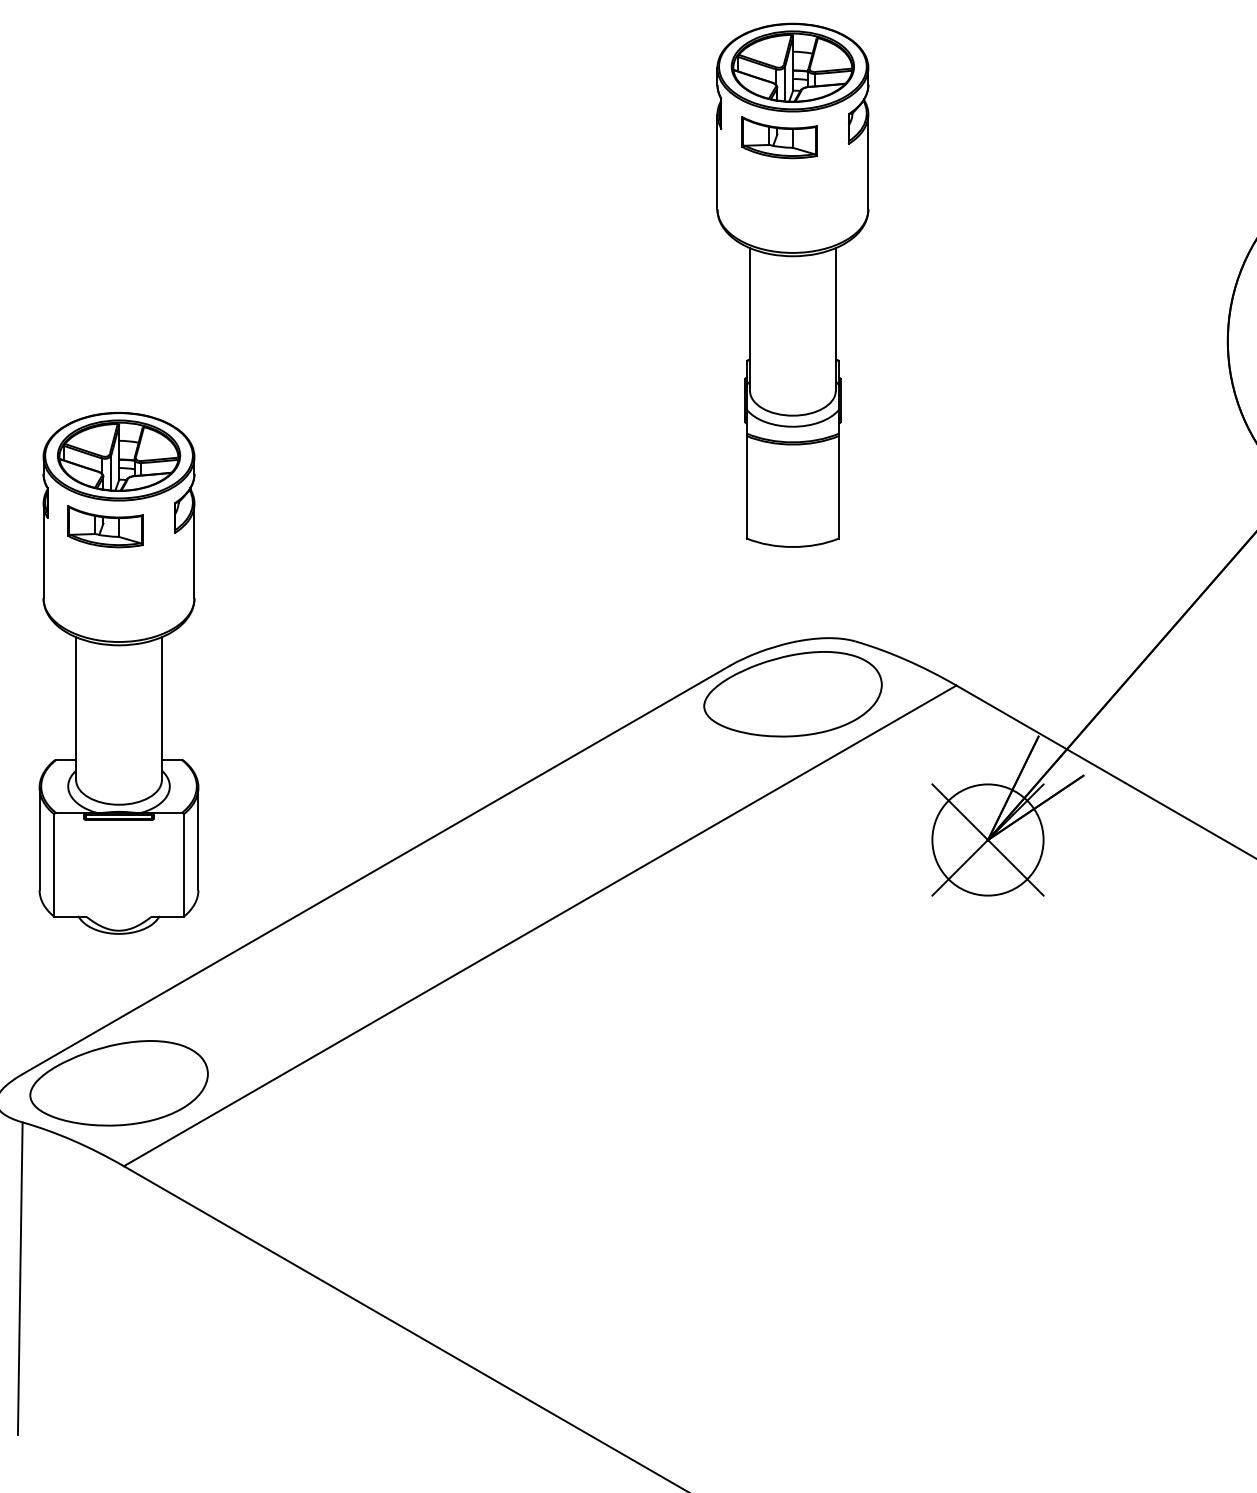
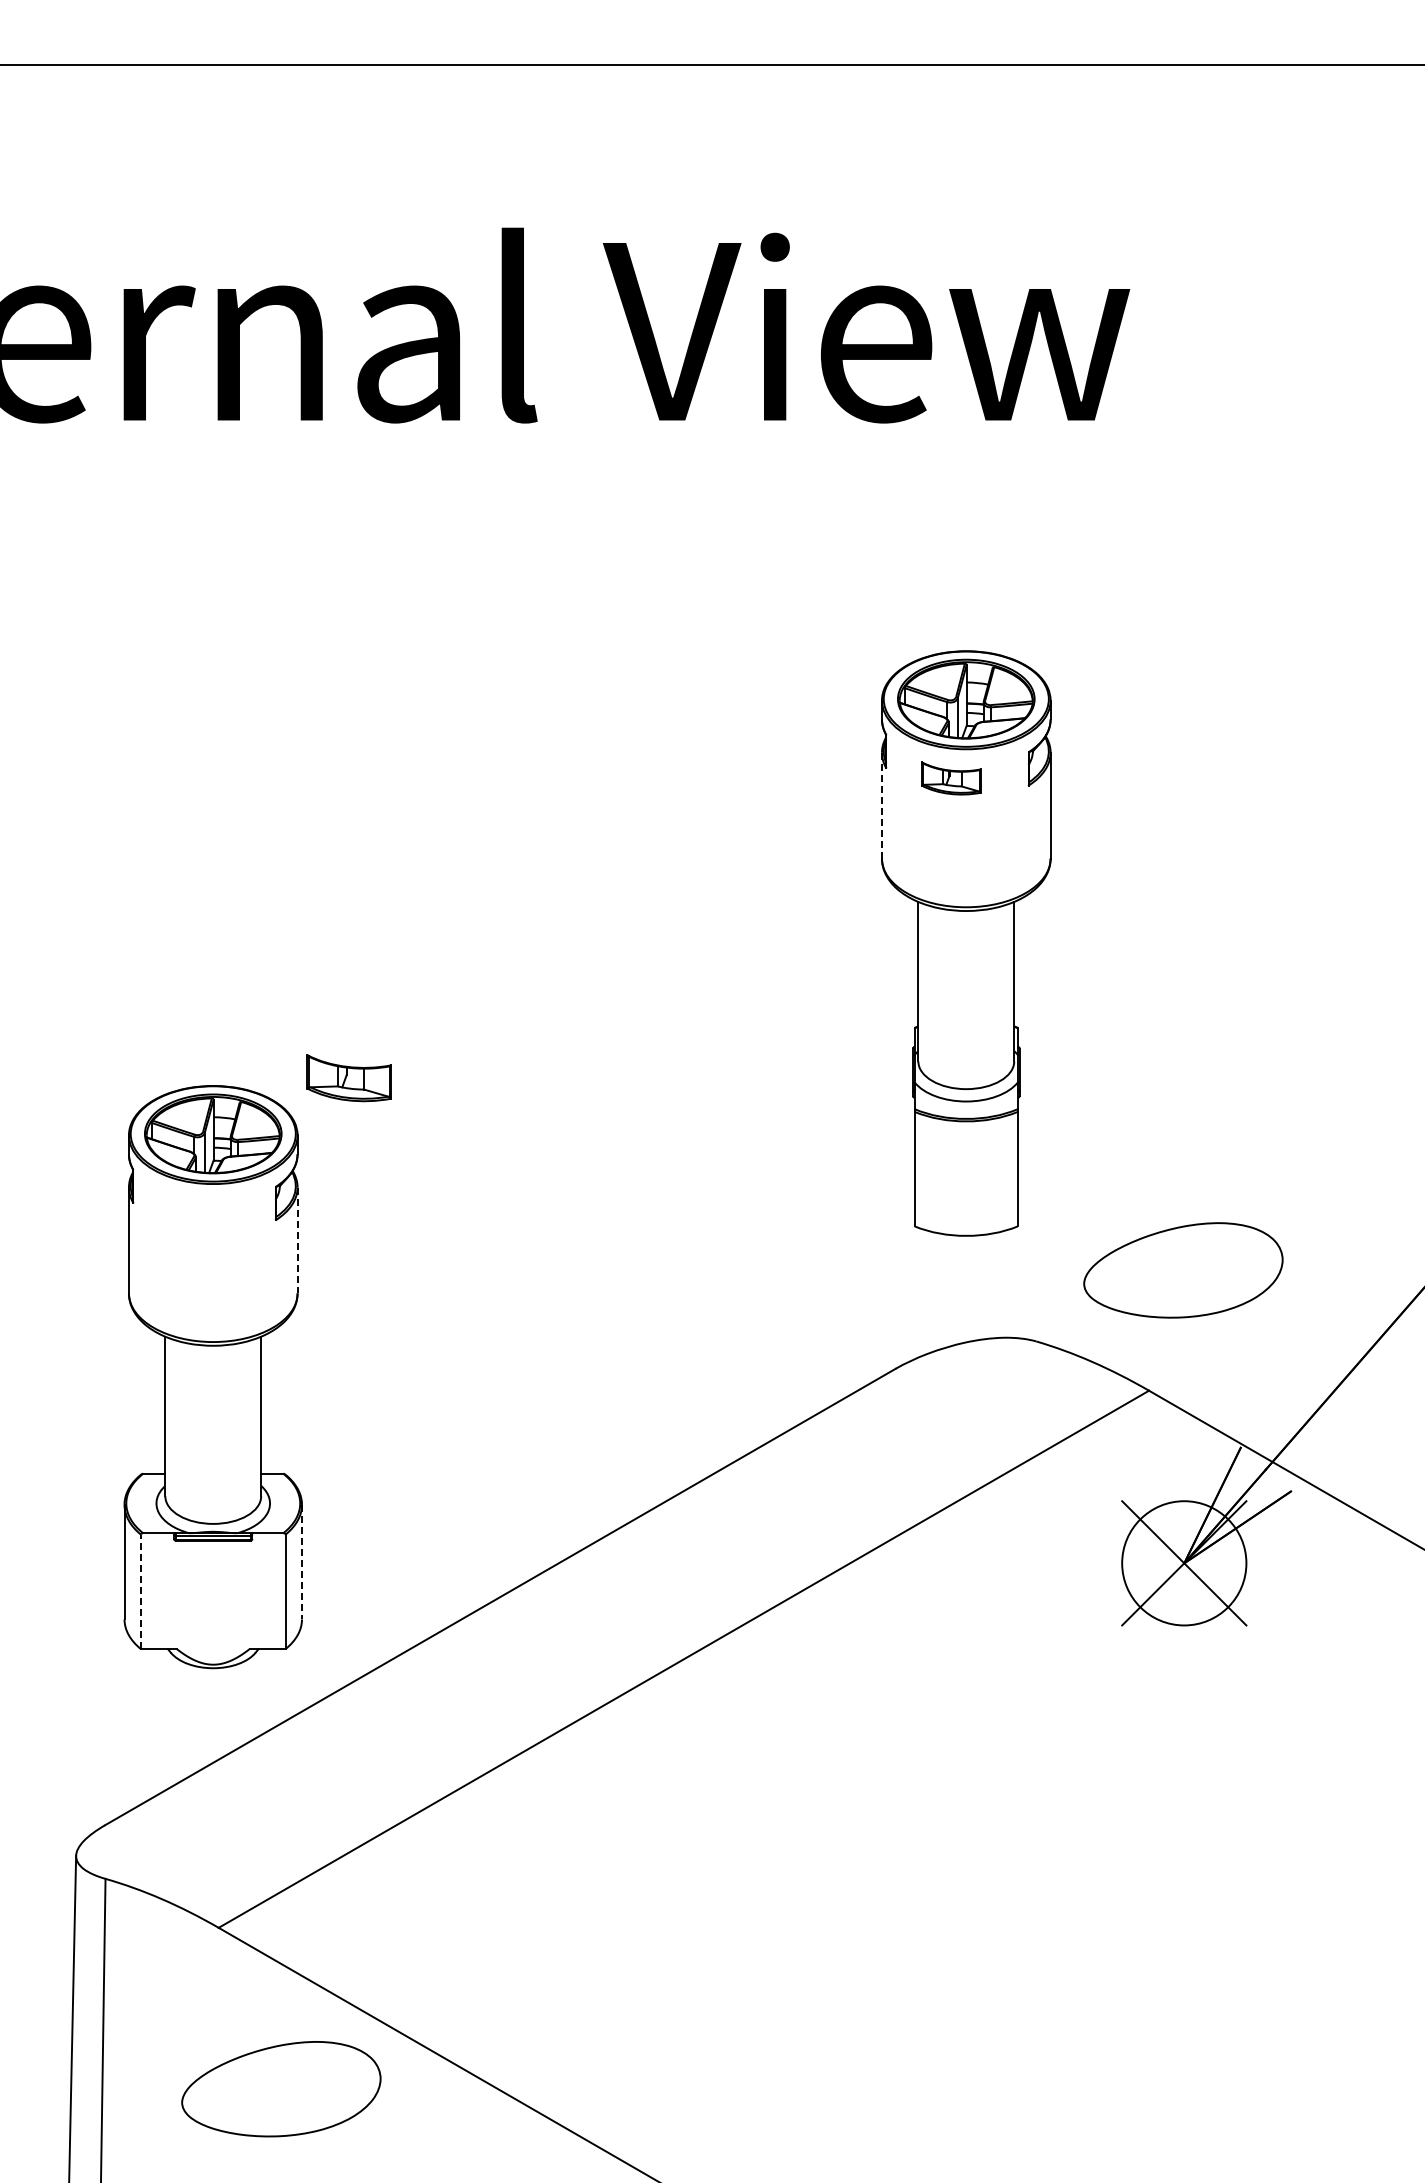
part: (778, 137) -> (950, 778), size x0.7
line: (717, 161) -> (881, 805), solid -> dashed
part: (104, 526) -> (348, 1078), moved
line: (194, 551) -> (297, 1240), solid -> dashed
part: (793, 694) -> (1183, 1270), moved
line: (198, 839) -> (302, 1562), solid -> dashed
line: (53, 865) -> (140, 1591), solid -> dashed
part: (119, 1083) -> (281, 2089), moved

